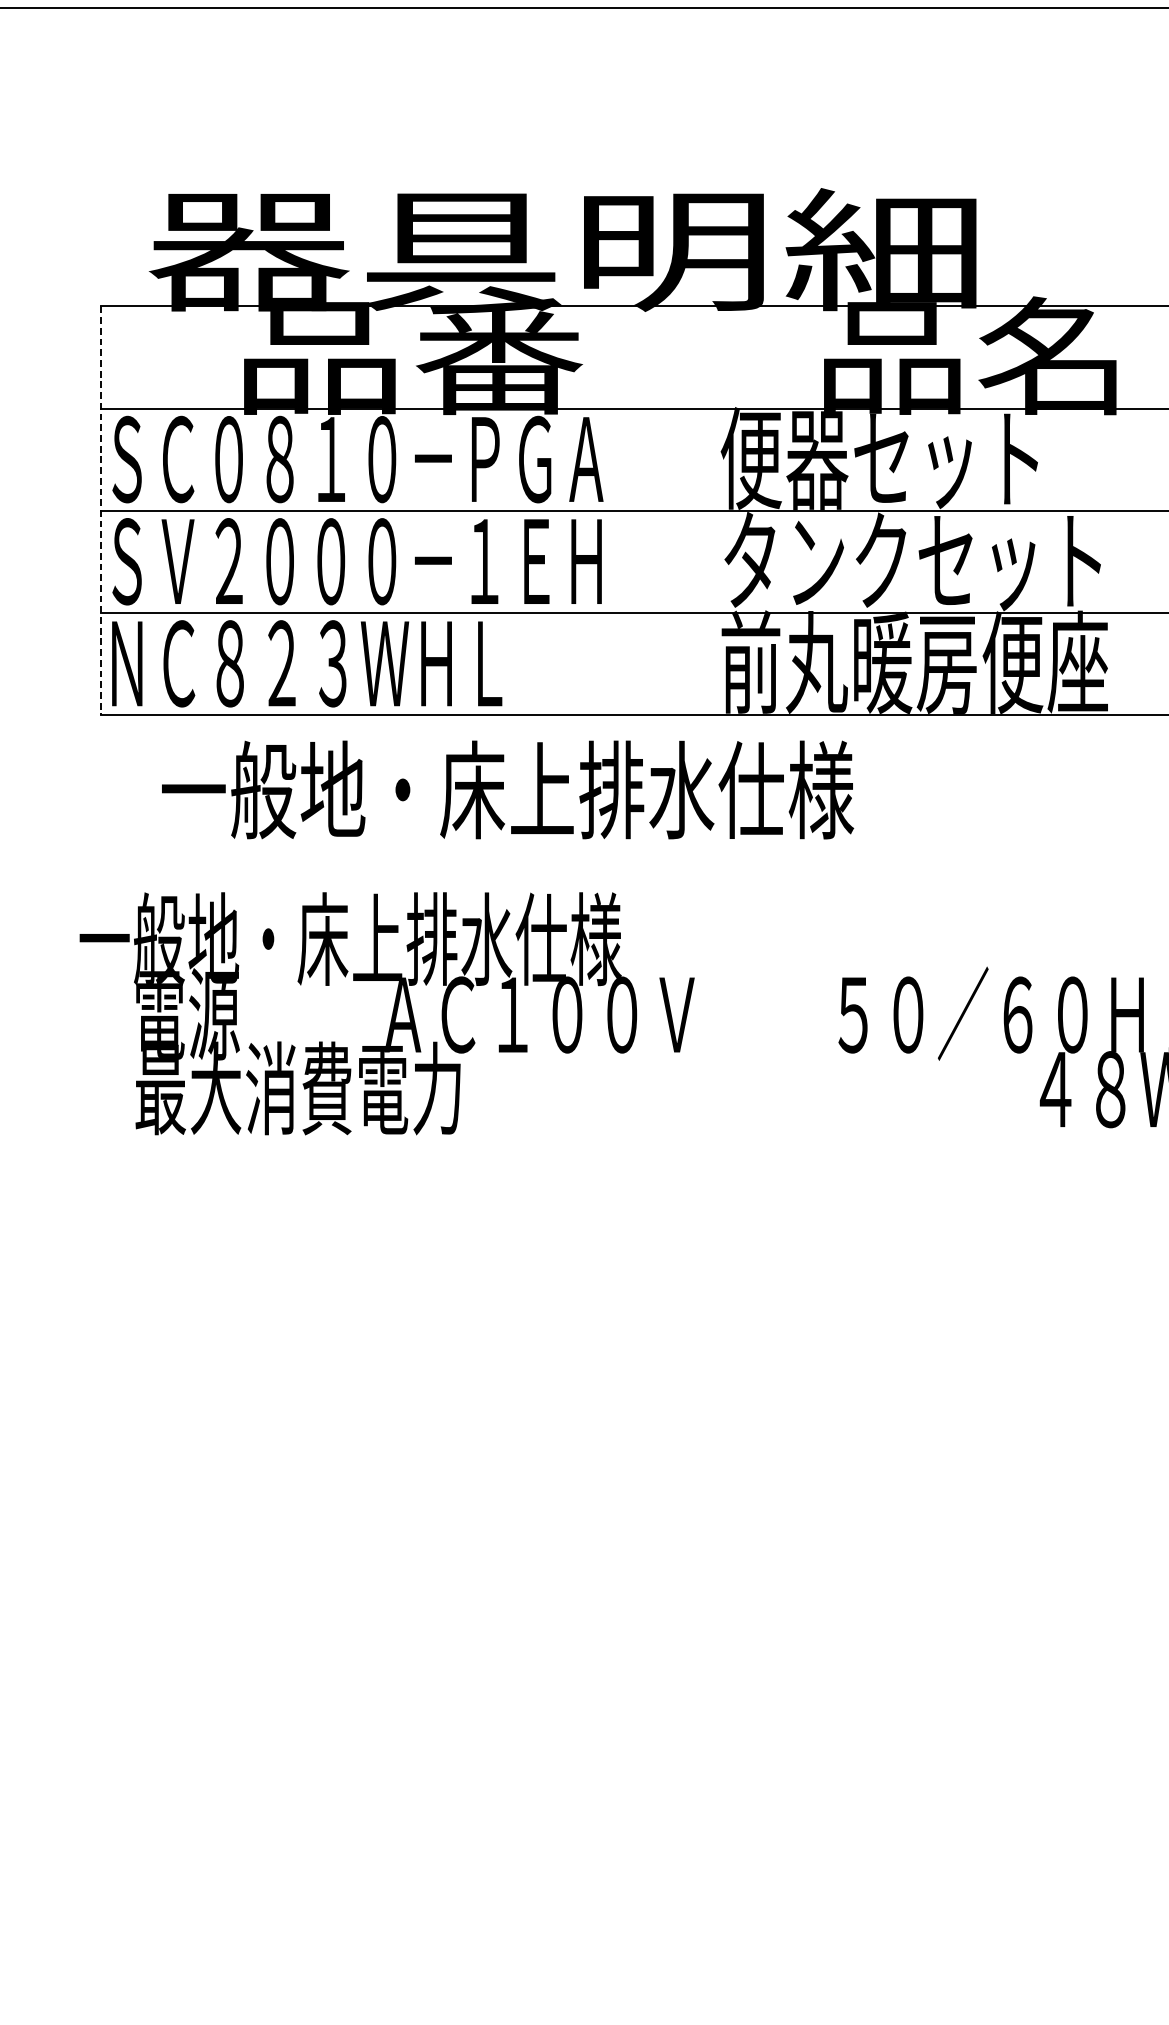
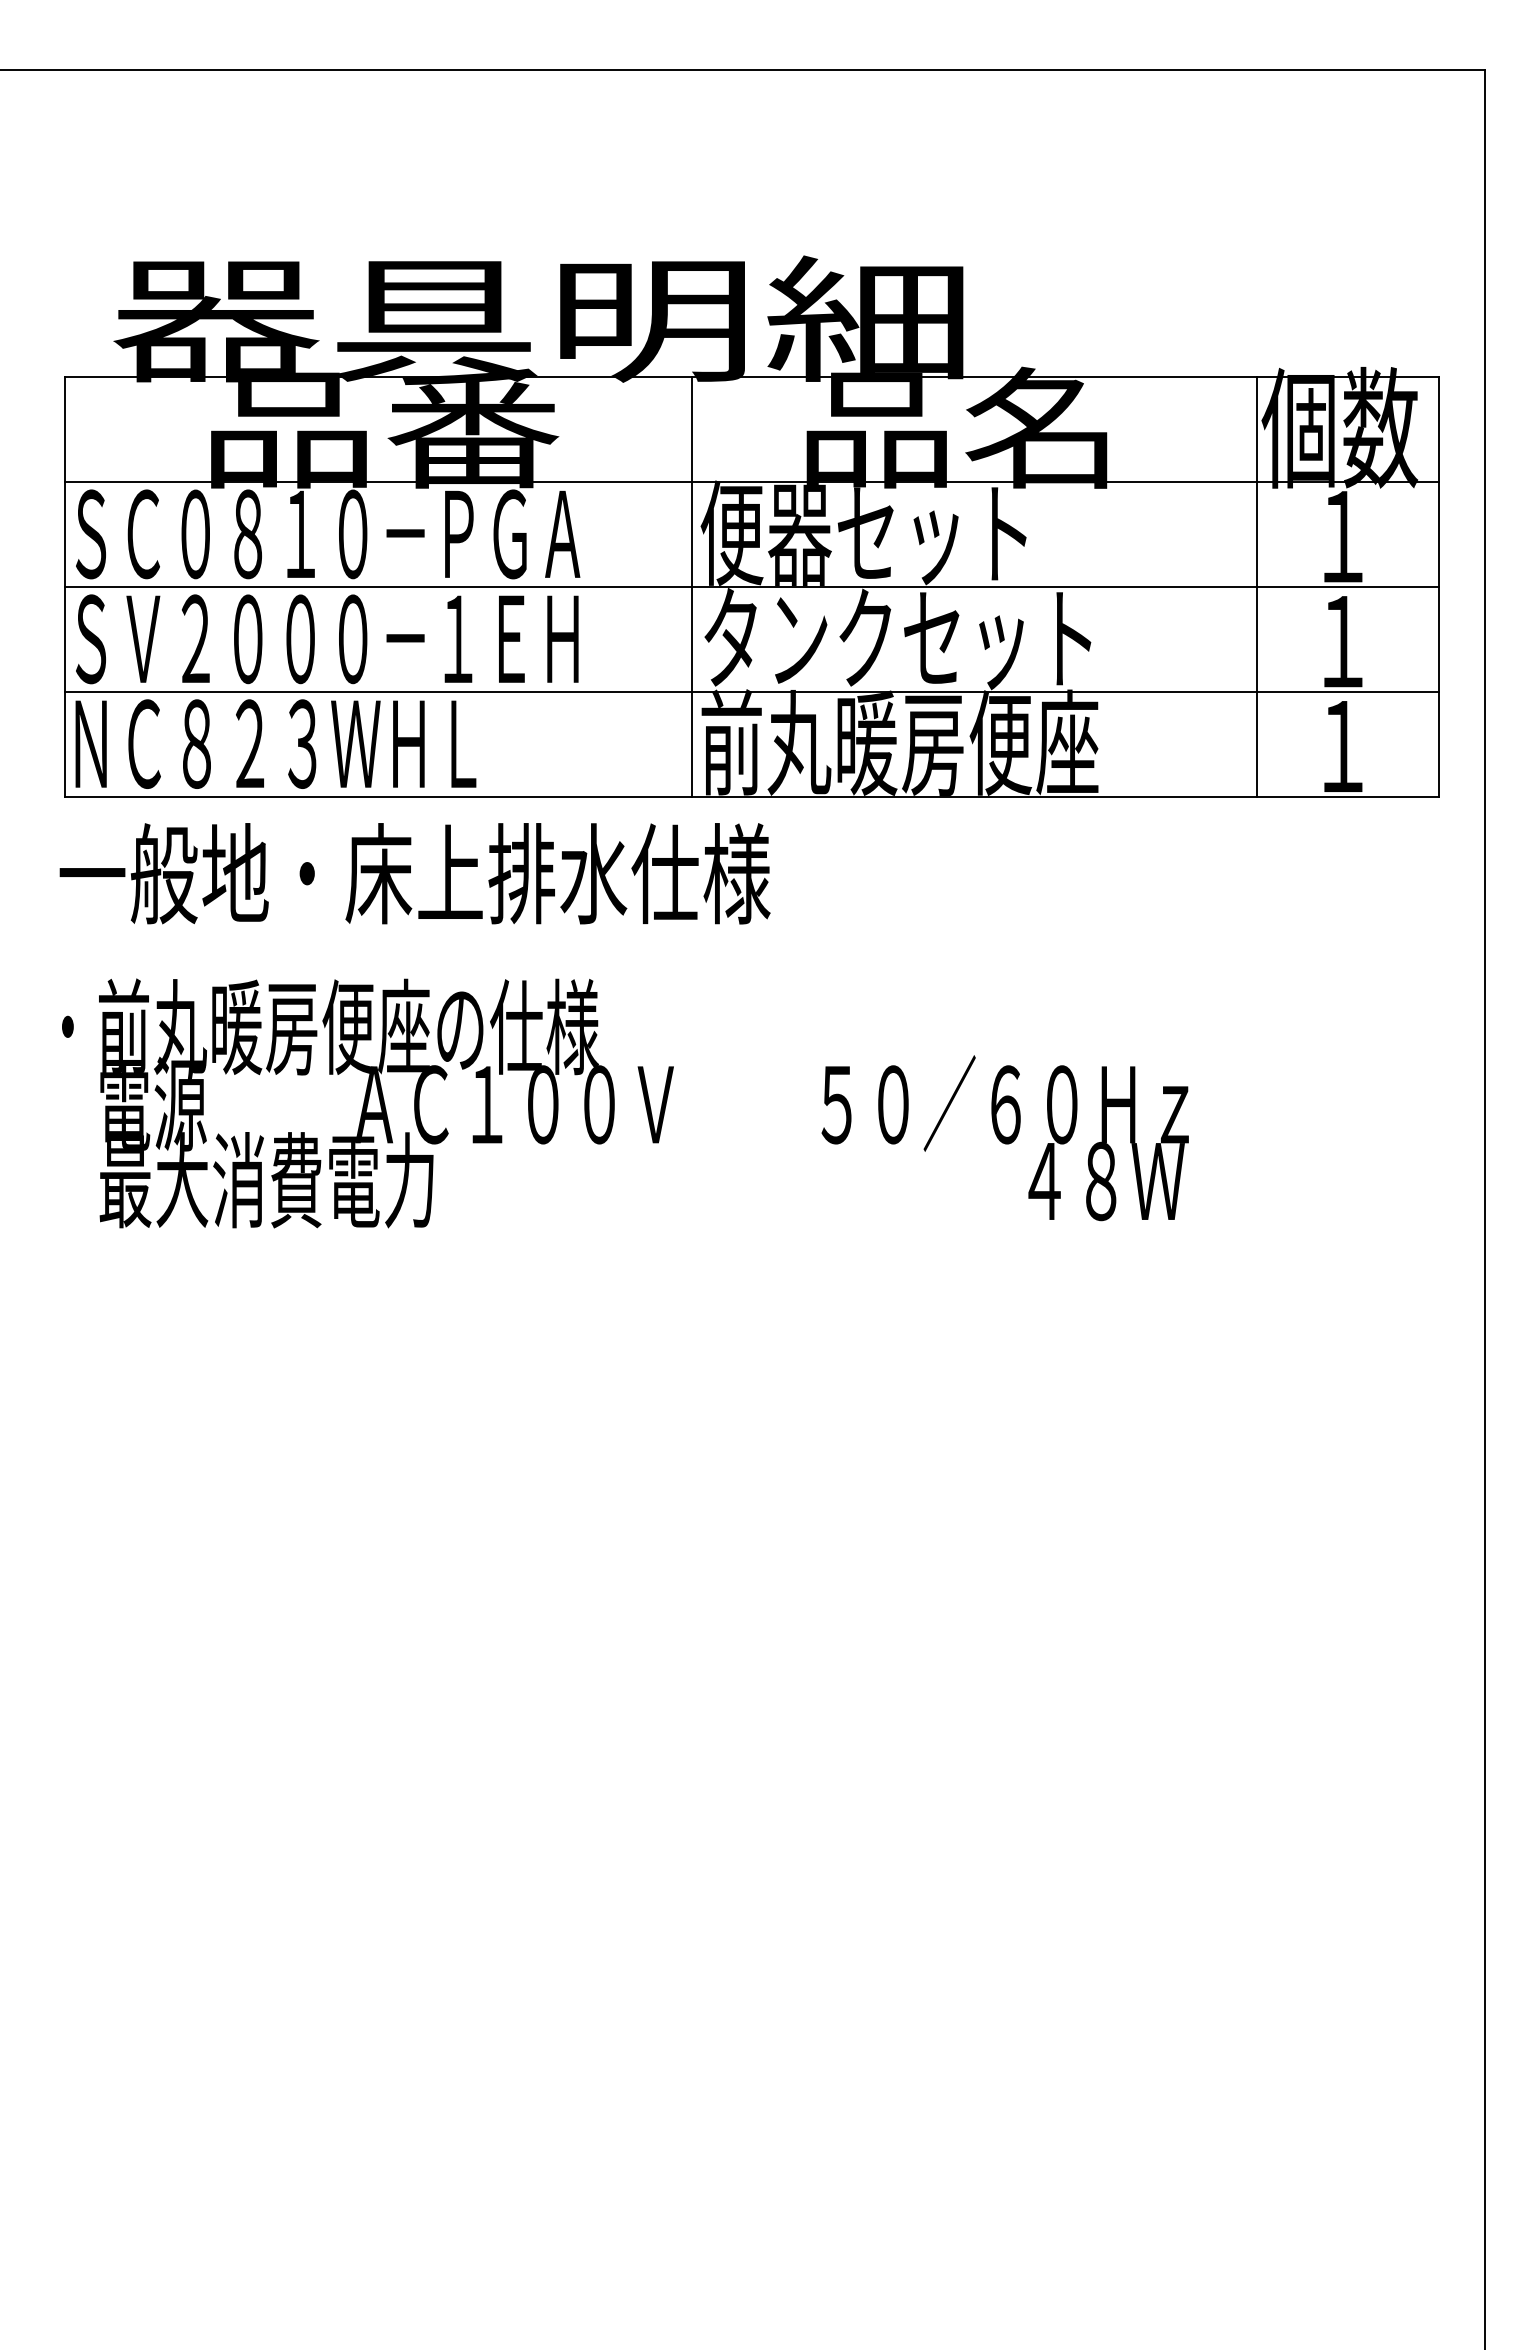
line: (101, 510) -> (64, 586), dashed -> solid
line: (712, 510) -> (692, 586), added
text: (507, 789) -> (414, 873), moved
text: (296, 938) -> (264, 1026), 一般地・床上排水仕様 -> ・前丸暖房便座の仕様

